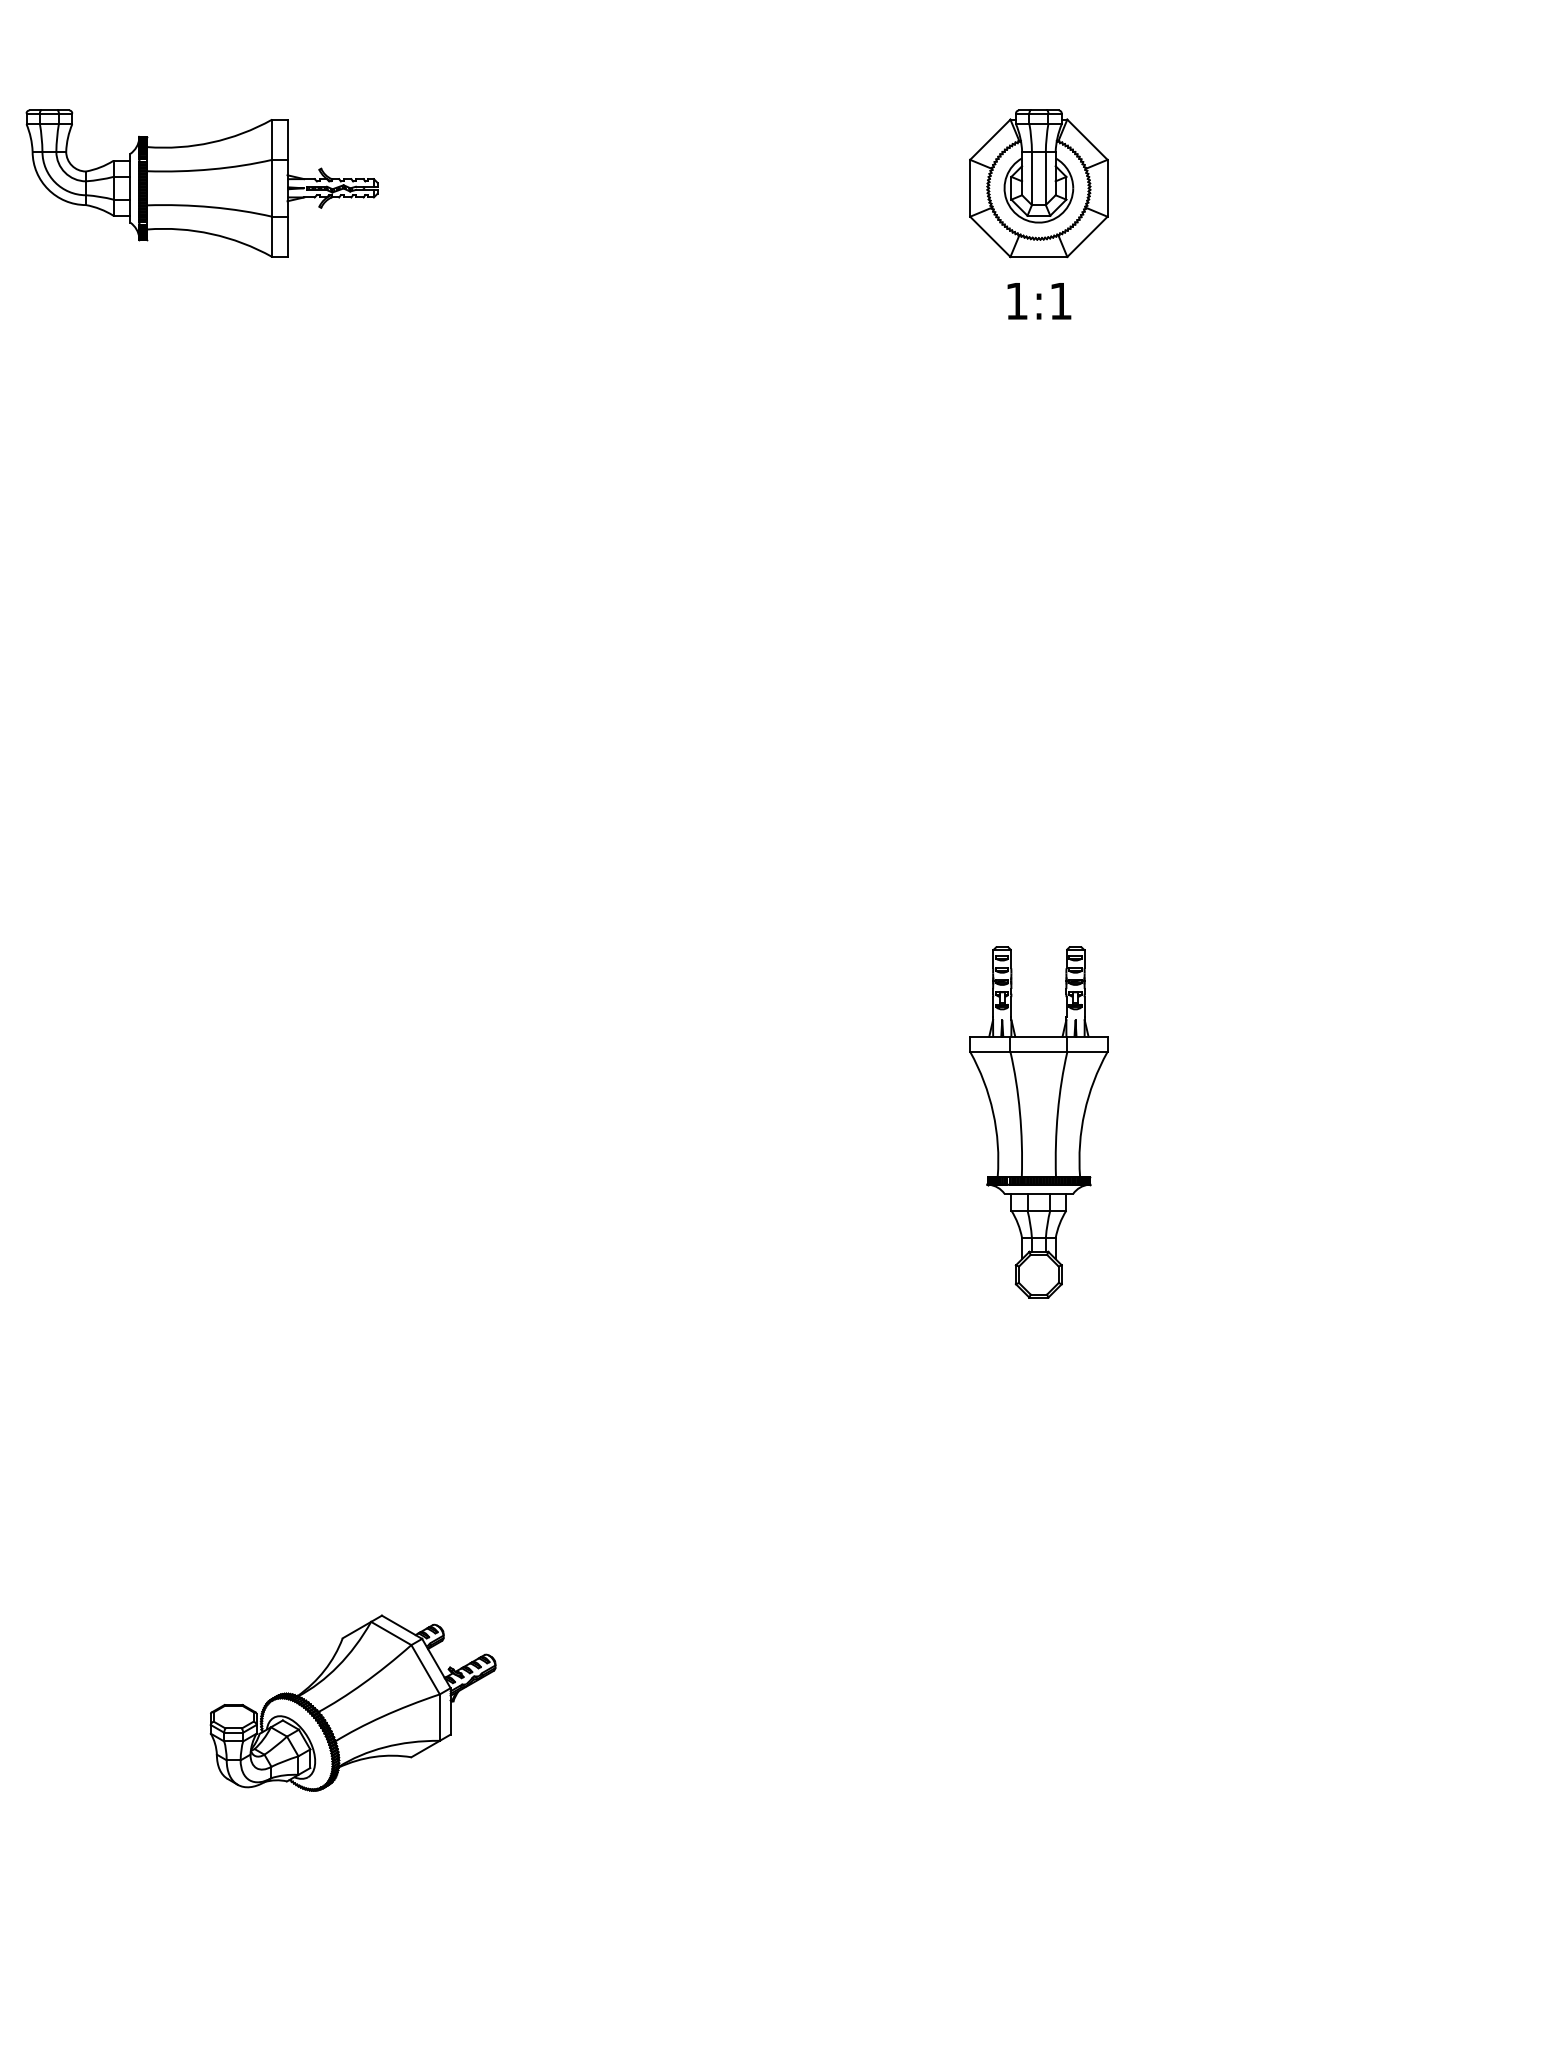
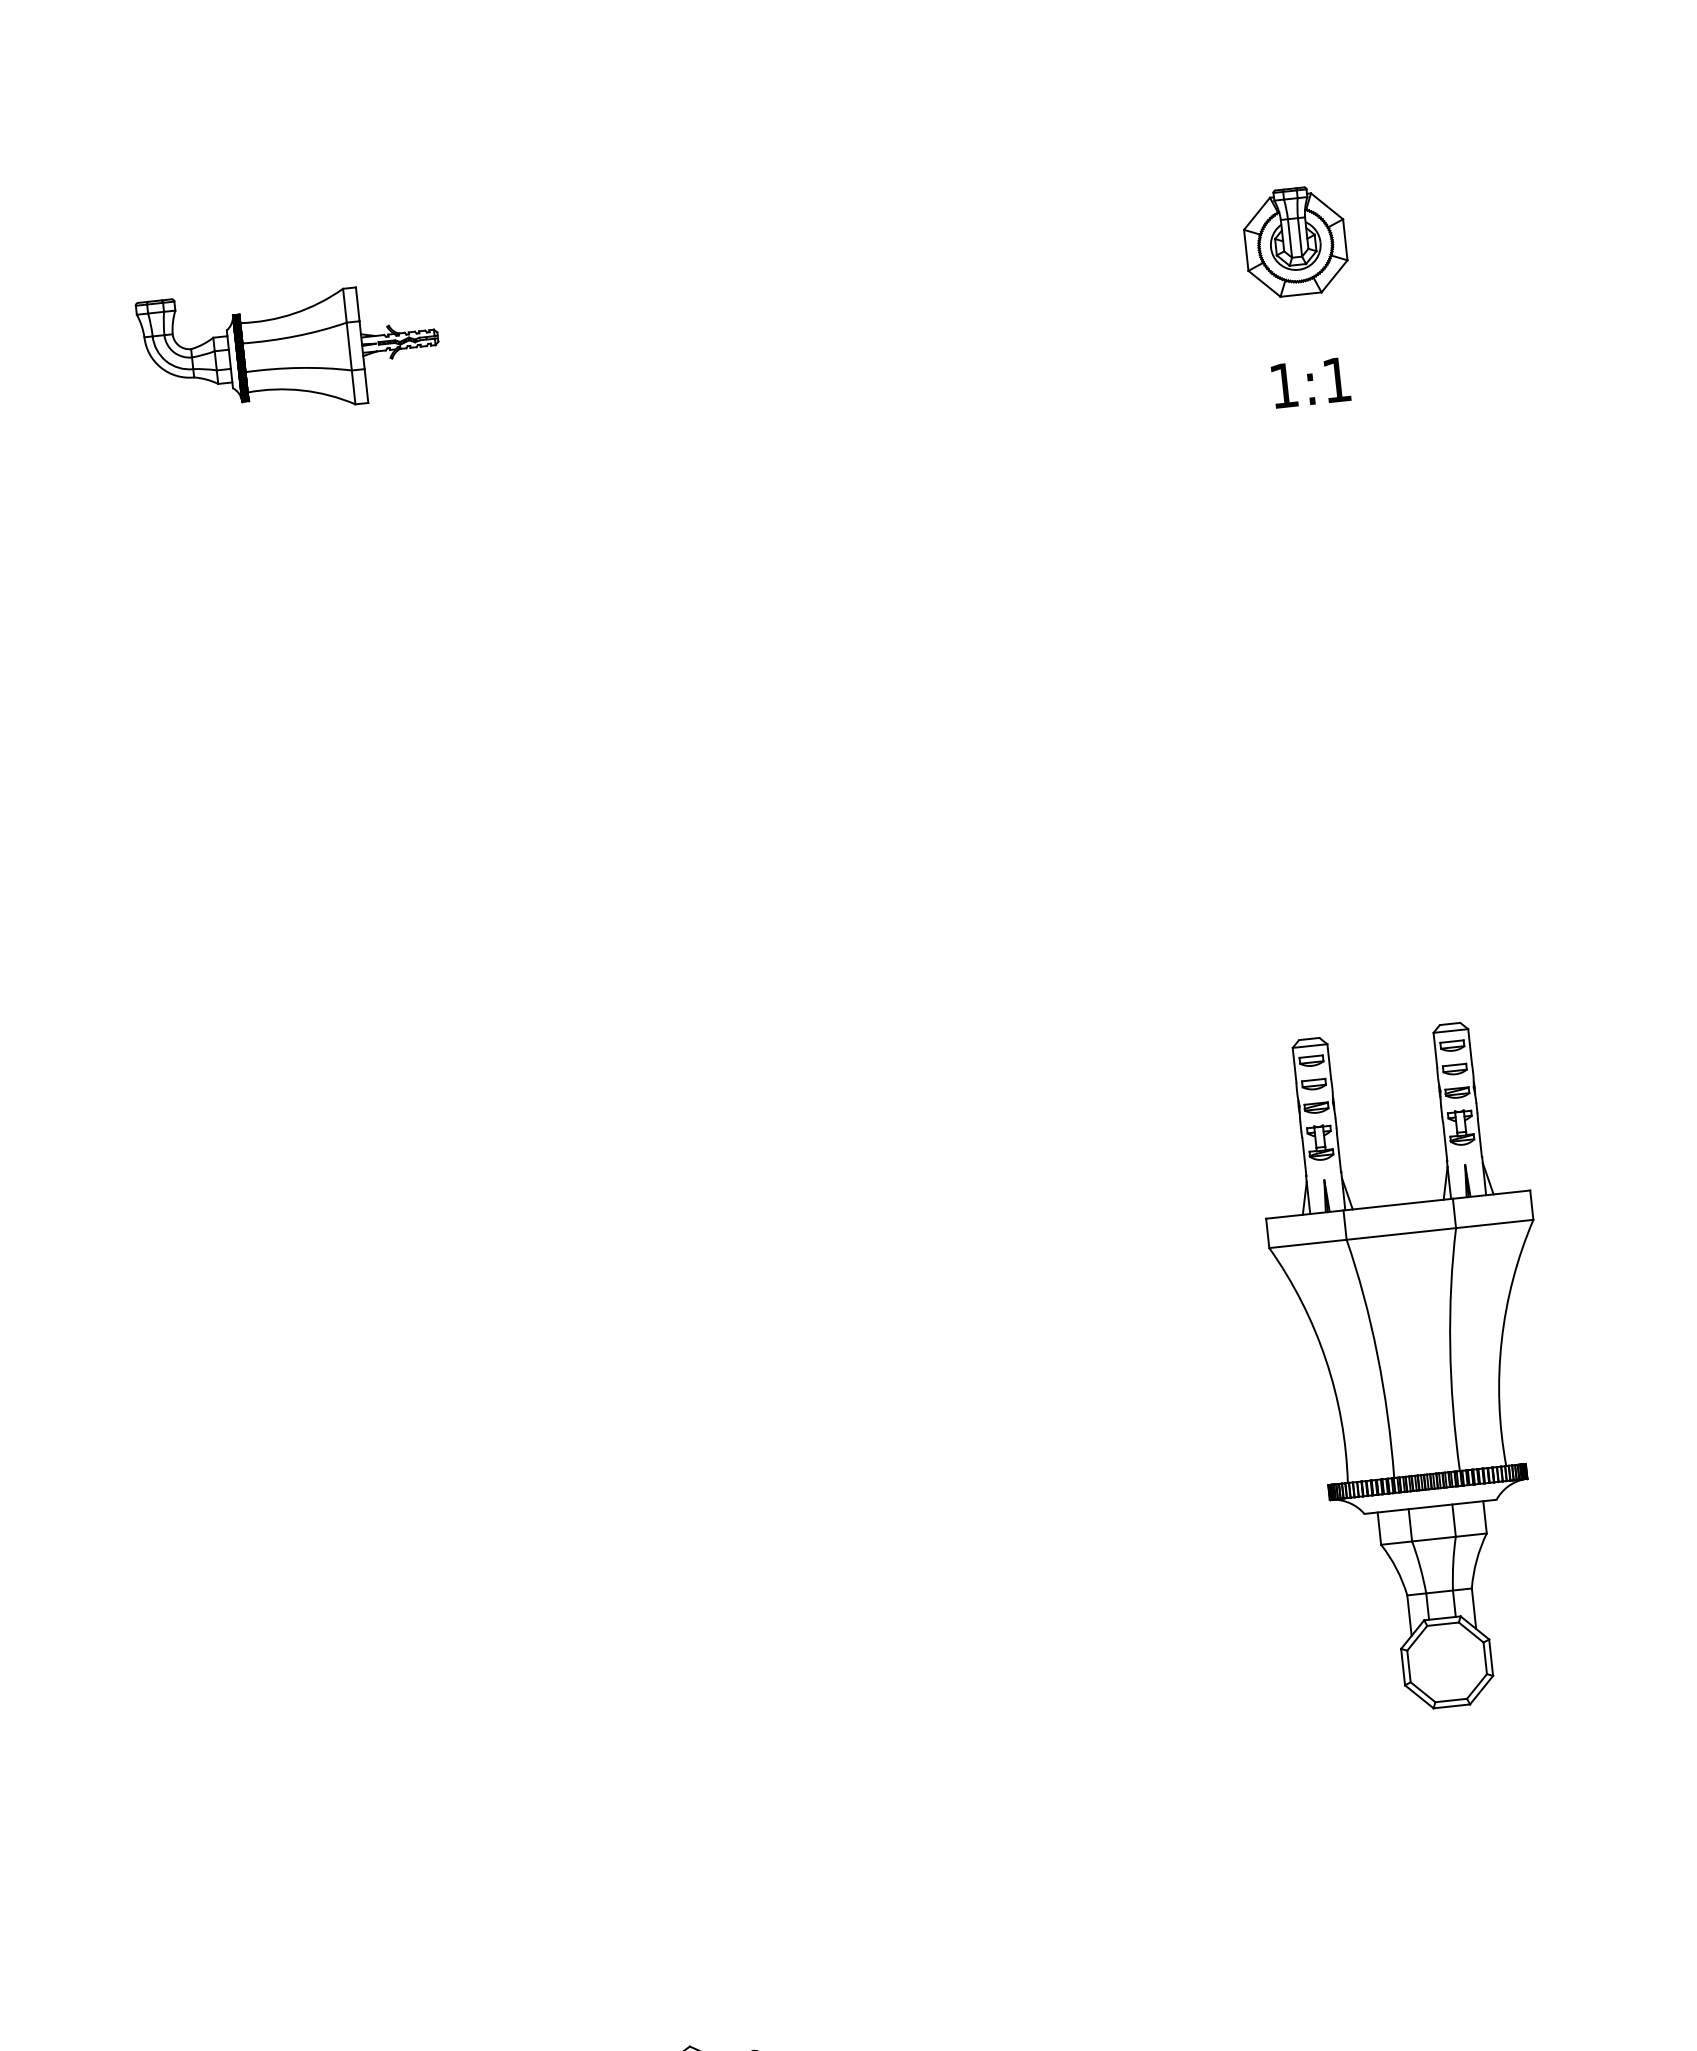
part: (201, 183) -> (289, 348), size x0.7
part: (1038, 183) -> (1294, 241), size x0.6
part: (1038, 1122) -> (1415, 1369), size x1.6

